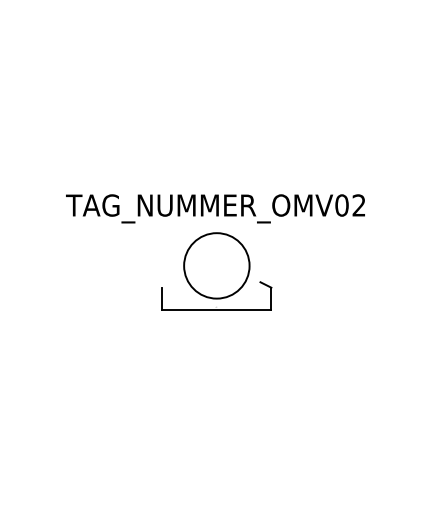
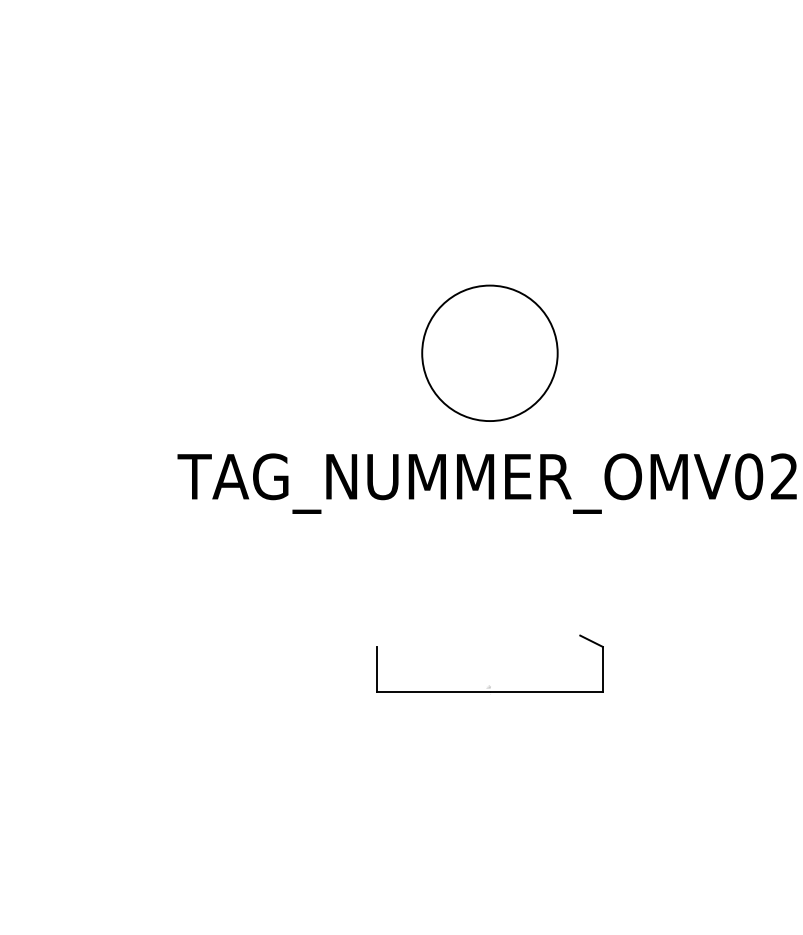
circle: (216, 265) -> (489, 352), moved

